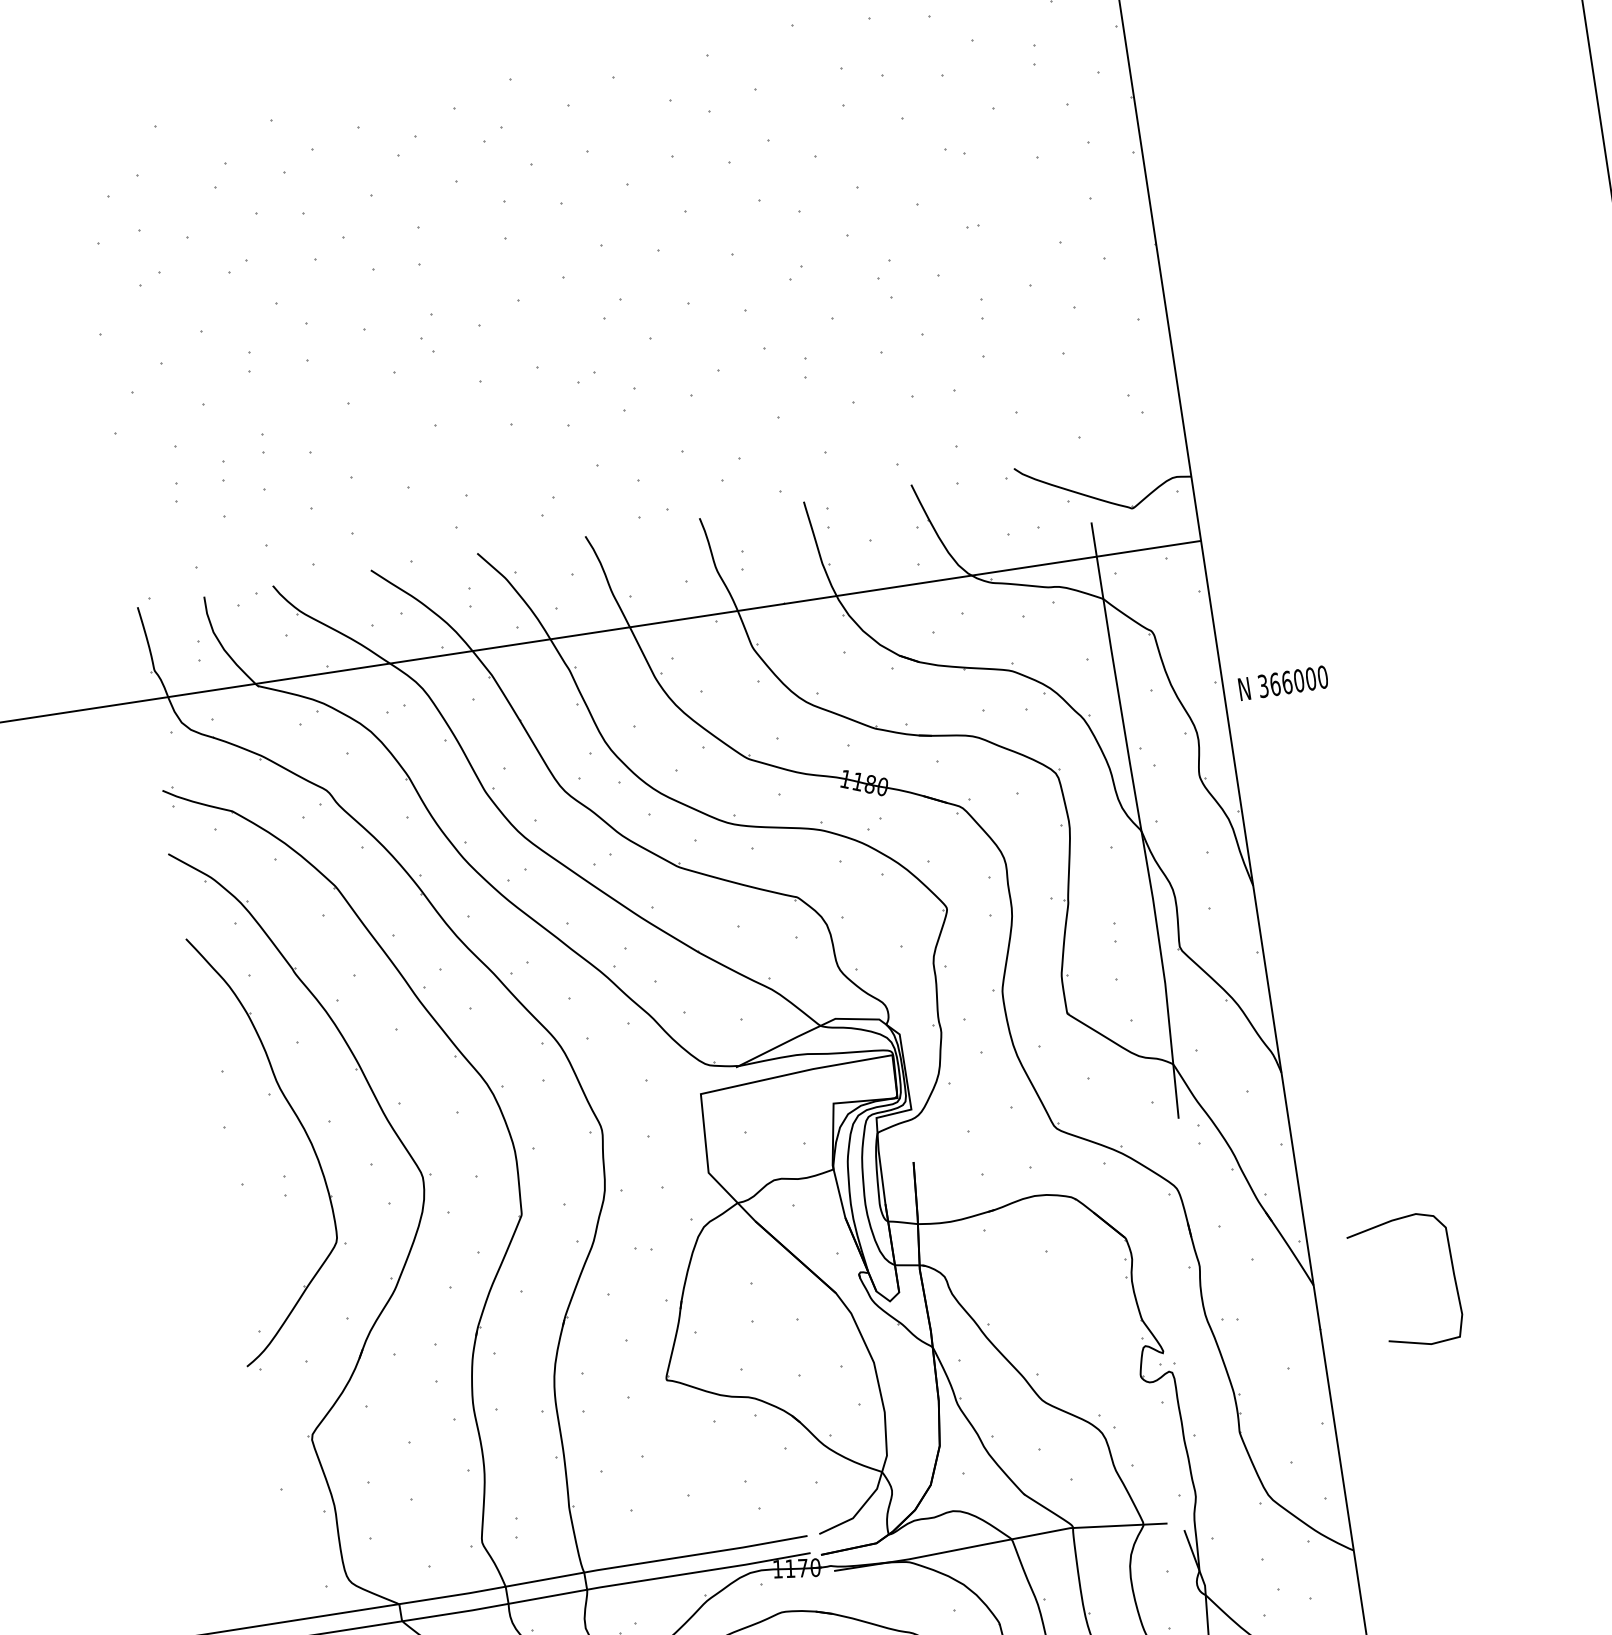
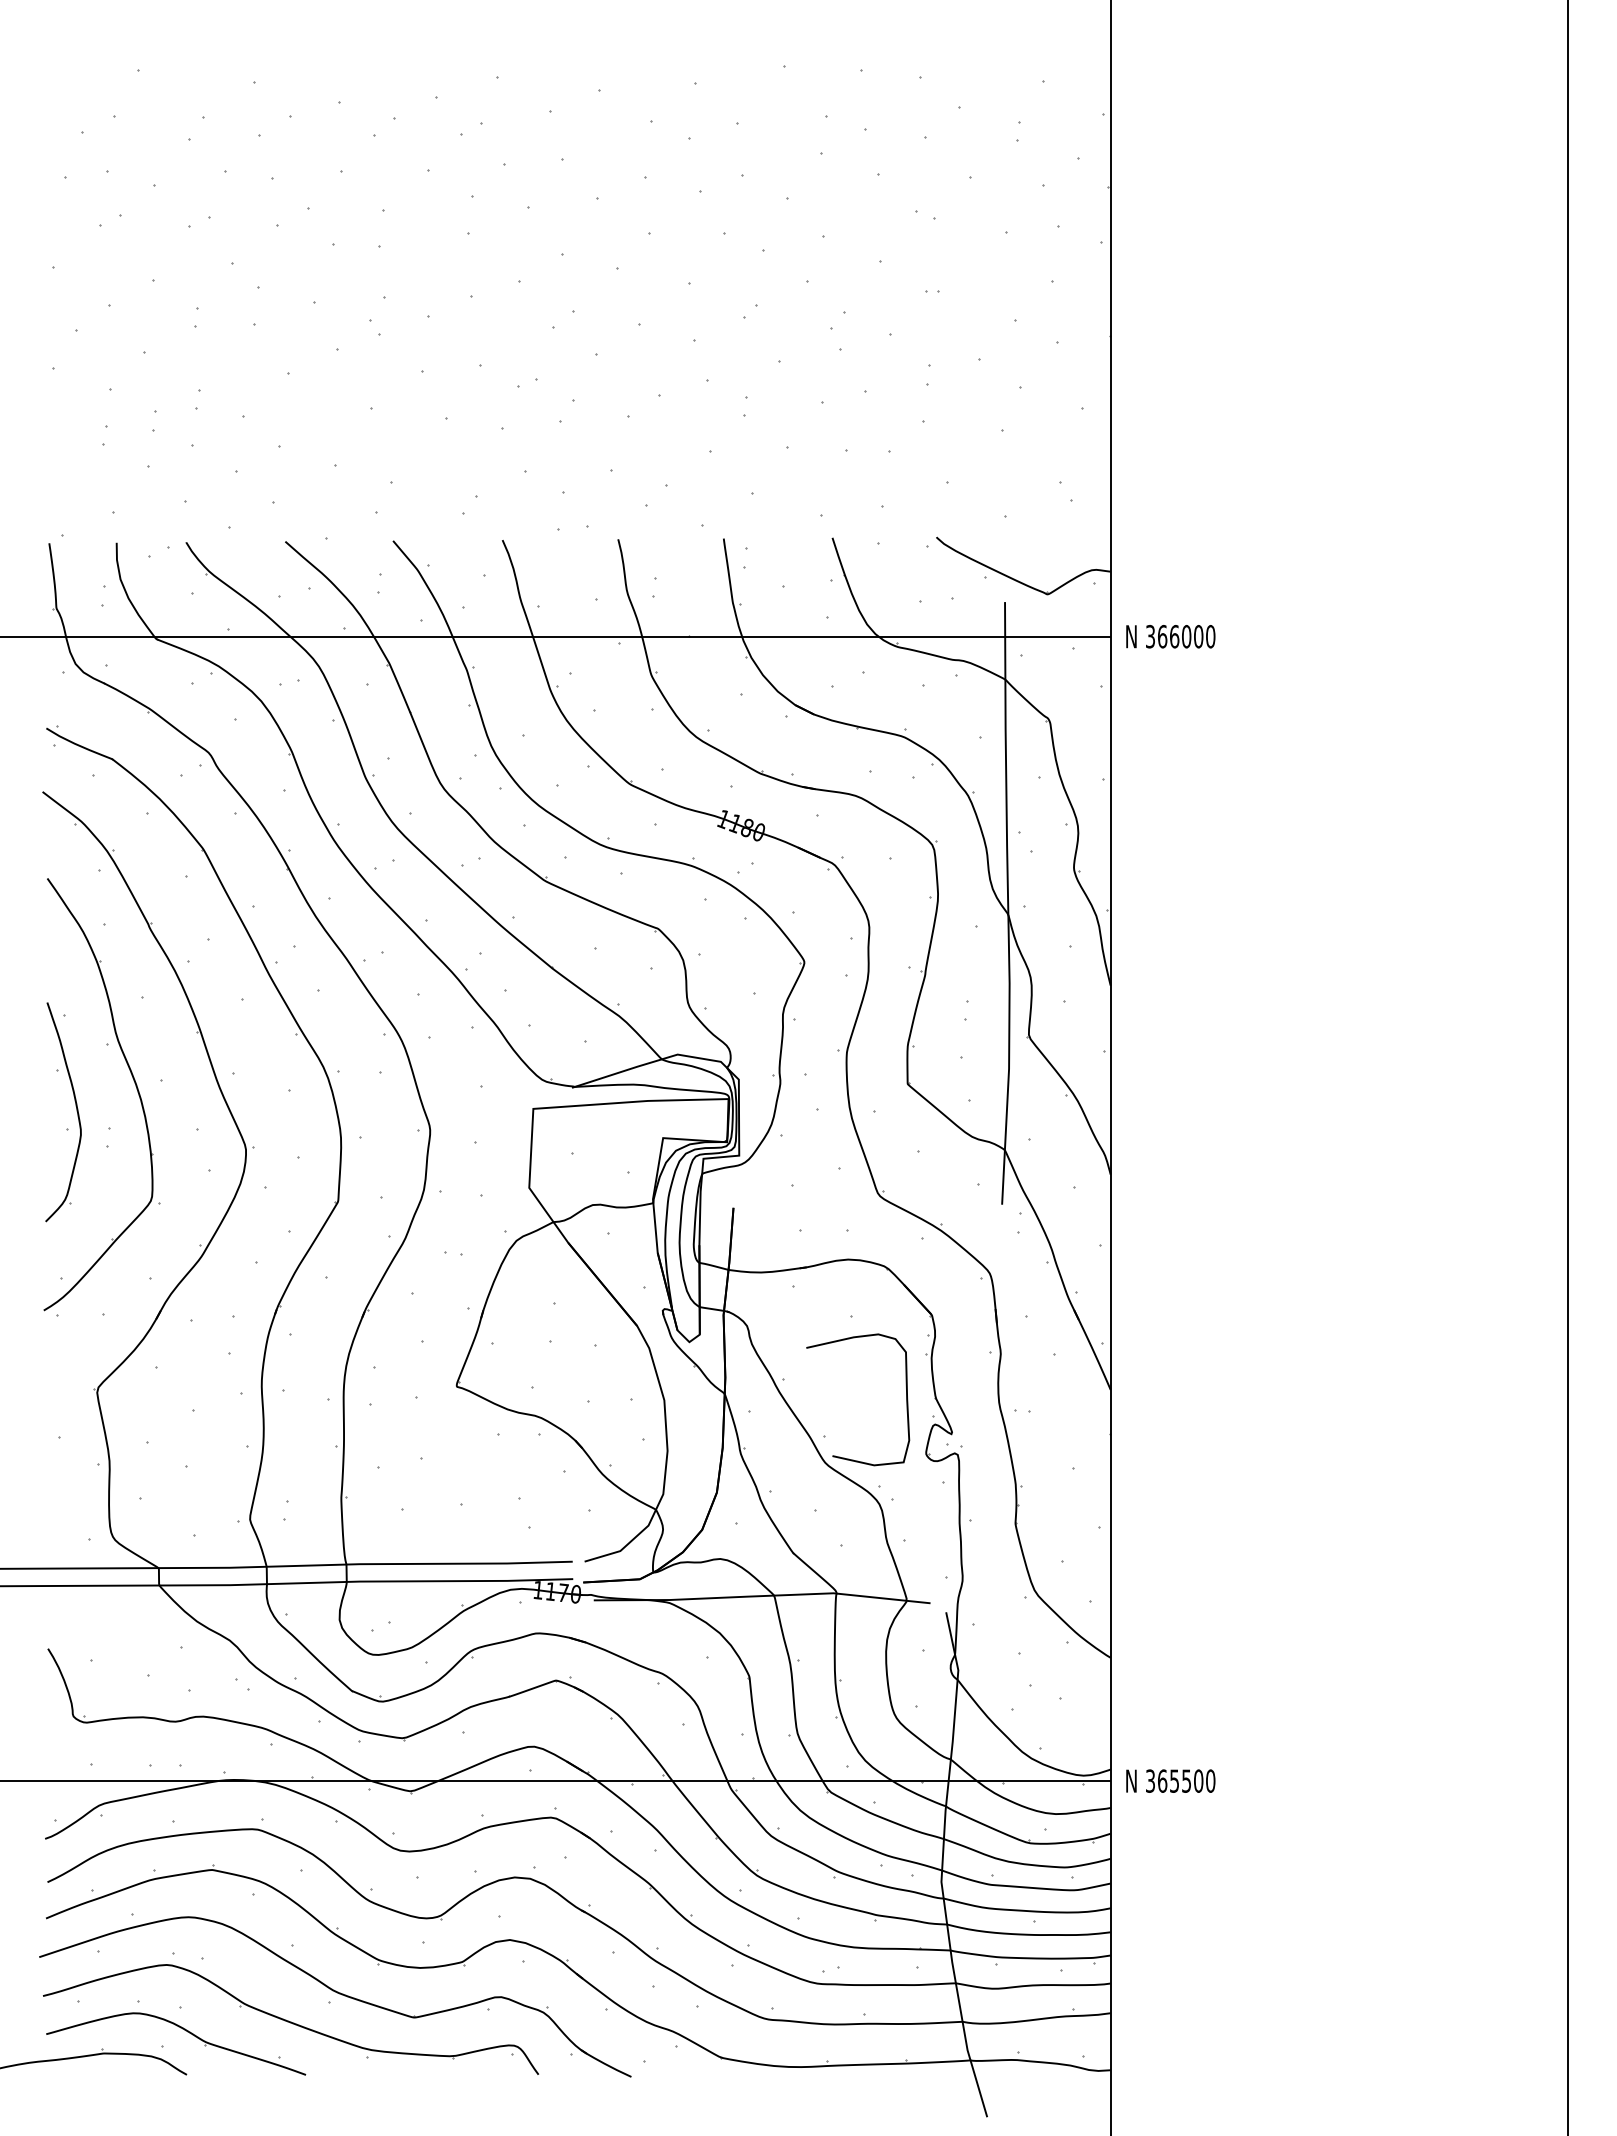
text: (1283, 683) -> (1170, 636), moved
part: (249, 1164) -> (76, 1111), added
curve: (1453, 1274) -> (906, 1399), moved

